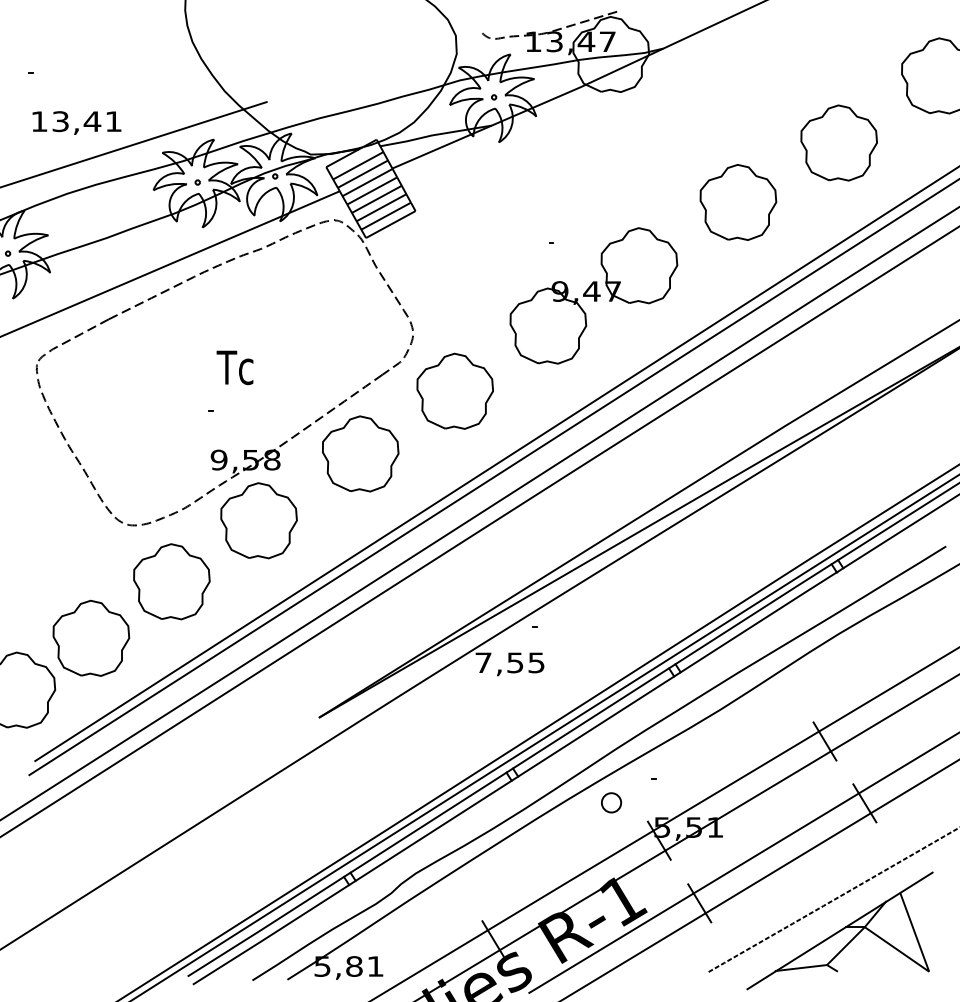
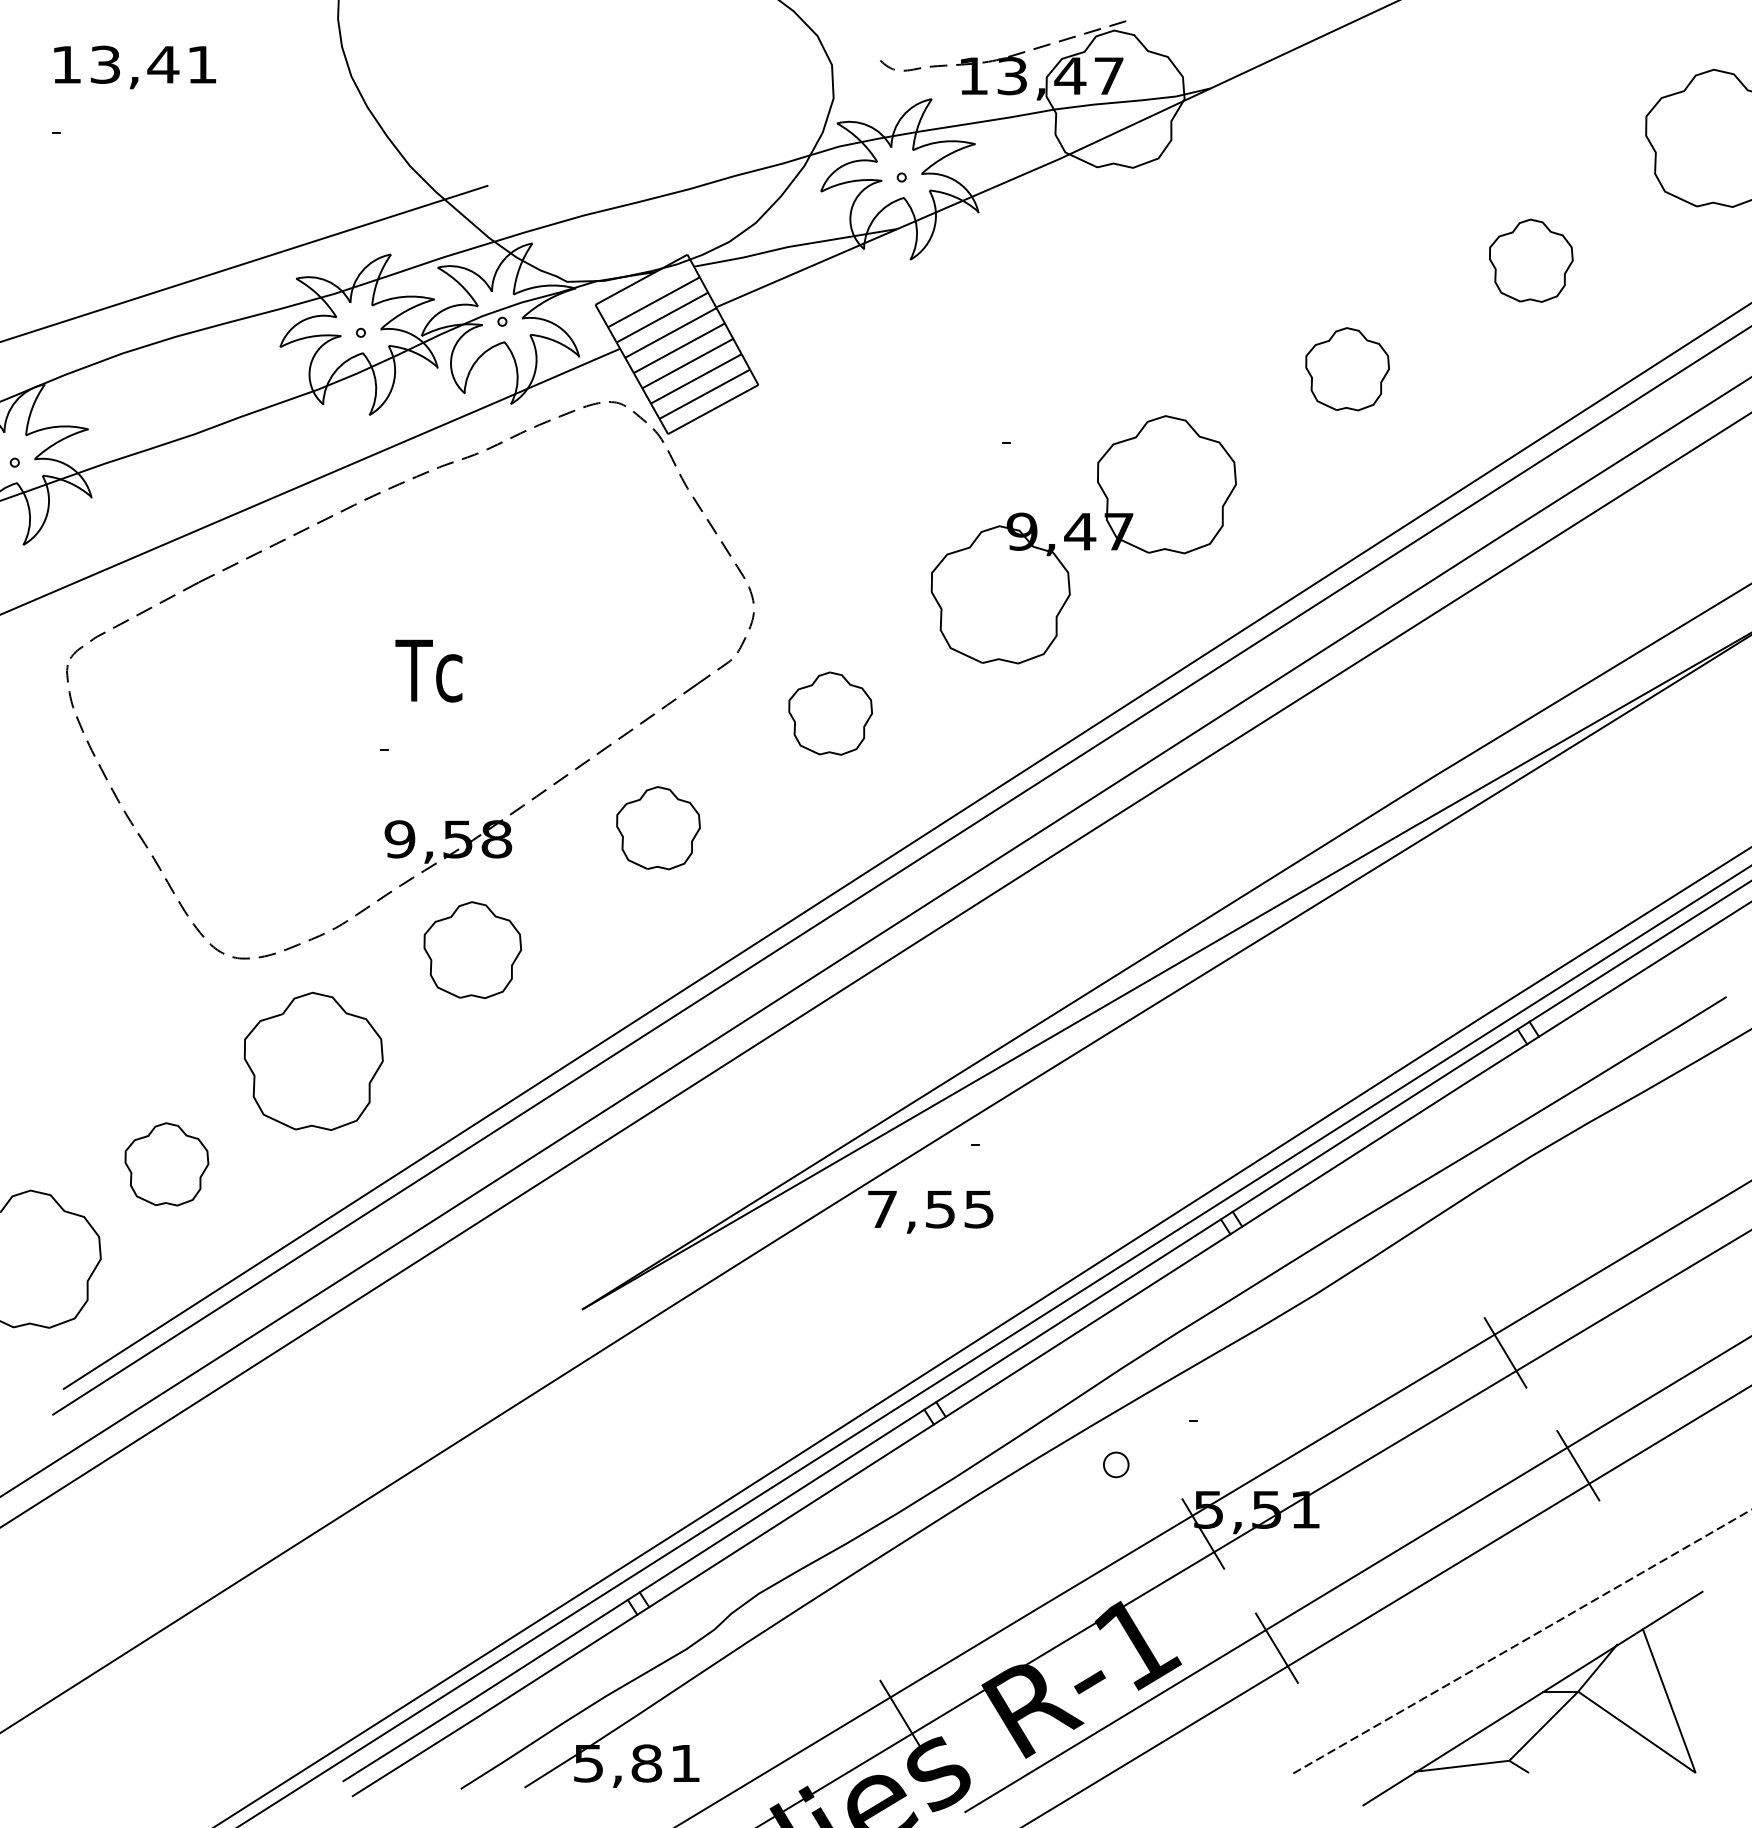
text: (76, 122) -> (134, 66), moved
part: (838, 142) -> (1530, 259), size x0.6
part: (738, 202) -> (1347, 369), size x0.6
part: (454, 390) -> (829, 712), size x0.6
part: (360, 453) -> (657, 827), size x0.6
part: (258, 520) -> (471, 949), size x0.7
part: (91, 637) -> (167, 1163), size x0.6
part: (611, 802) -> (1115, 1464), size x0.7

